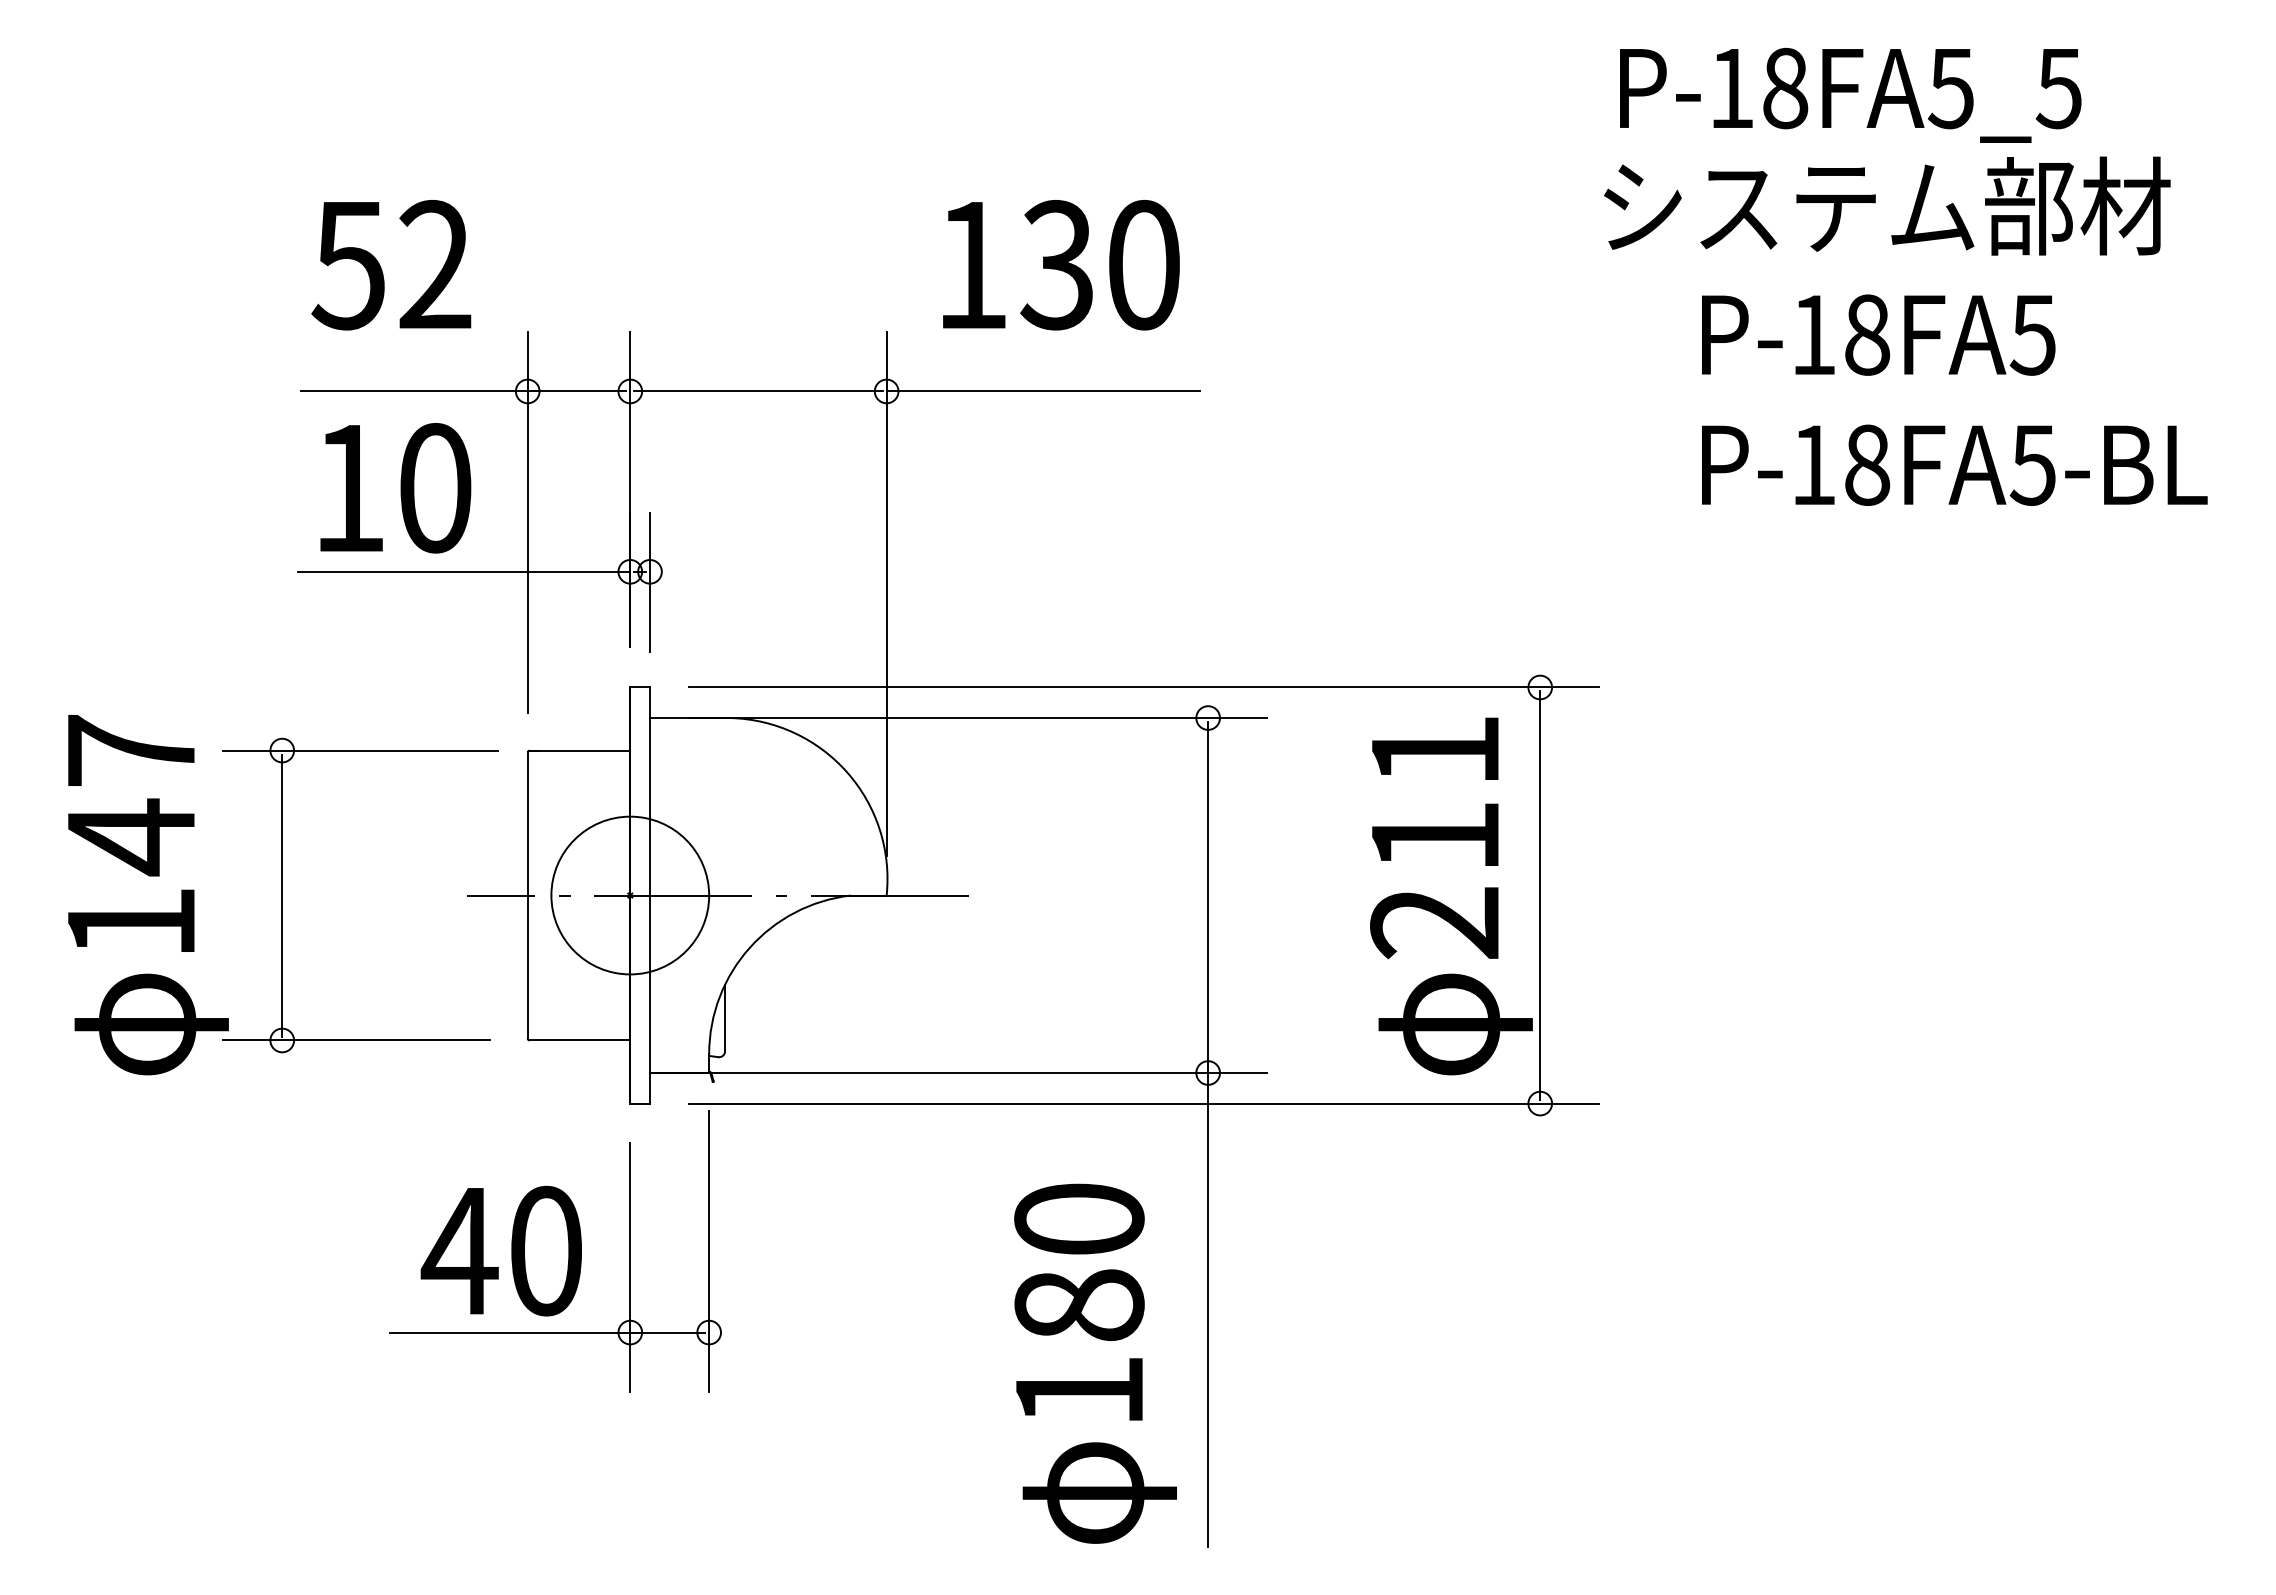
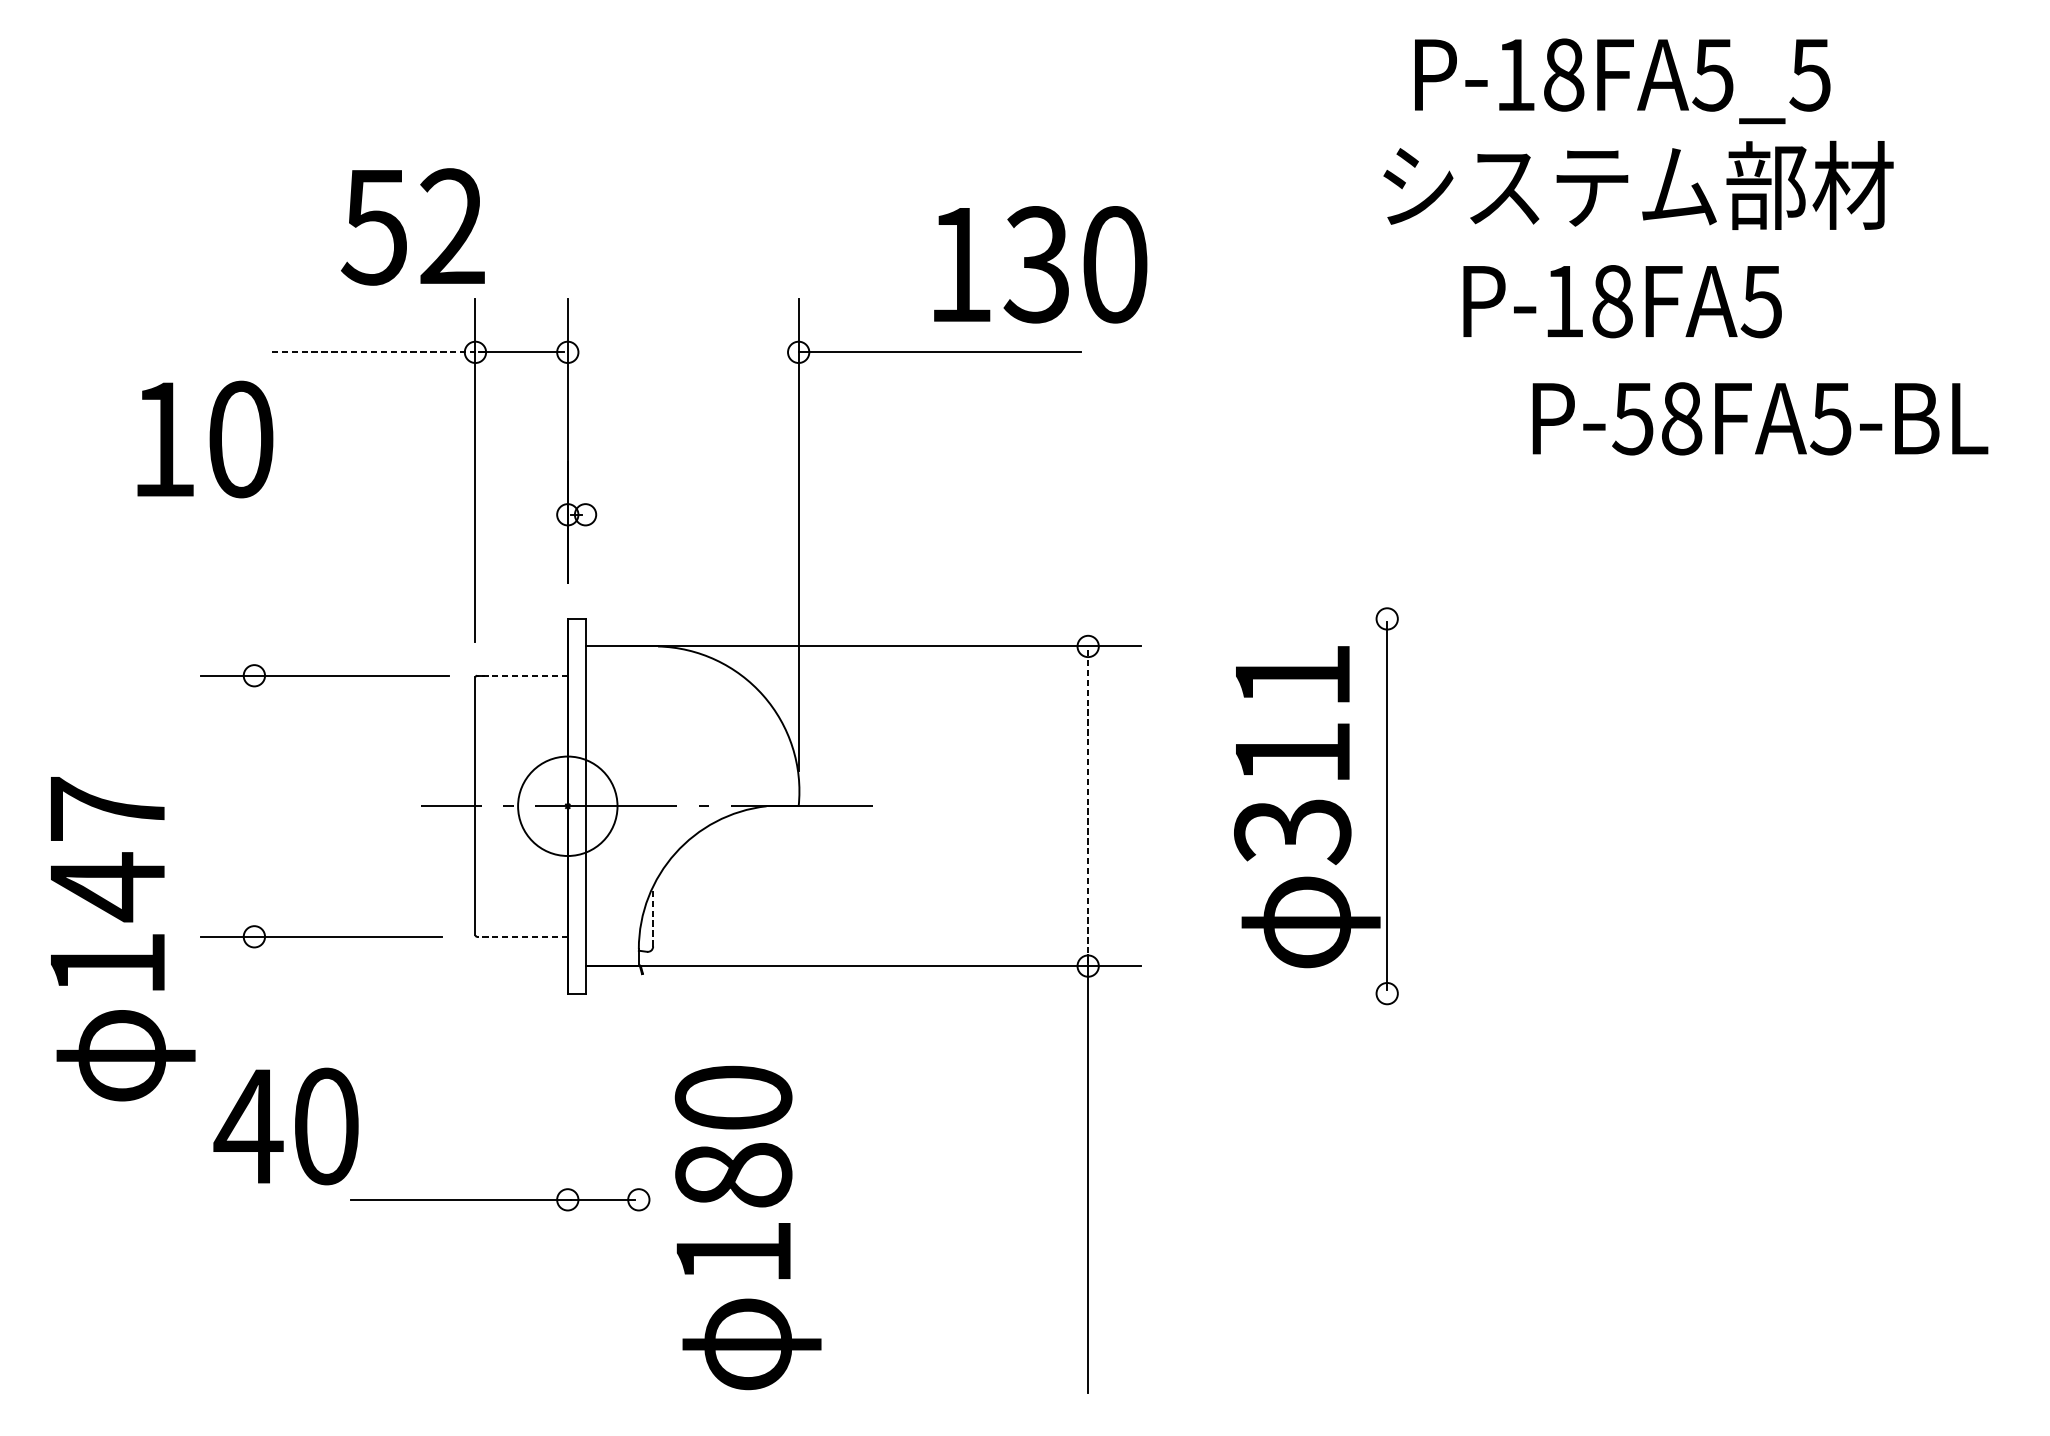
text: (1850, 95) -> (1622, 81), moved
text: (1887, 205) -> (1638, 184), moved
text: (391, 265) -> (413, 227), moved
text: (1061, 265) -> (1040, 265), moved
text: (1878, 334) -> (1622, 301), moved
line: (419, 391) -> (377, 352), solid -> dashed
line: (758, 391) -> (683, 352), removed
text: (1812, 465) -> (1632, 419), P-18FA5-BL -> P-58FA5-BL
text: (395, 488) -> (205, 439), moved
line: (463, 571) -> (417, 514), removed
line: (650, 581) -> (586, 523), removed
line: (1144, 687) -> (1030, 618), removed
line: (579, 750) -> (522, 675), solid -> dashed
text: (148, 895) -> (123, 939), moved
line: (282, 895) -> (254, 806), removed
circle: (630, 895) -> (567, 806), size x0.7
line: (1208, 895) -> (1088, 806), solid -> dashed
text: (1435, 923) -> (1292, 831), 211 -> 311
line: (725, 1017) -> (653, 916), solid -> dashed
line: (579, 1040) -> (522, 936), solid -> dashed
line: (1144, 1103) -> (1030, 993), removed
text: (500, 1250) -> (285, 1125), moved
line: (709, 1251) -> (639, 1126), removed
line: (630, 1267) -> (567, 1141), removed
text: (1095, 1363) -> (748, 1227), moved

